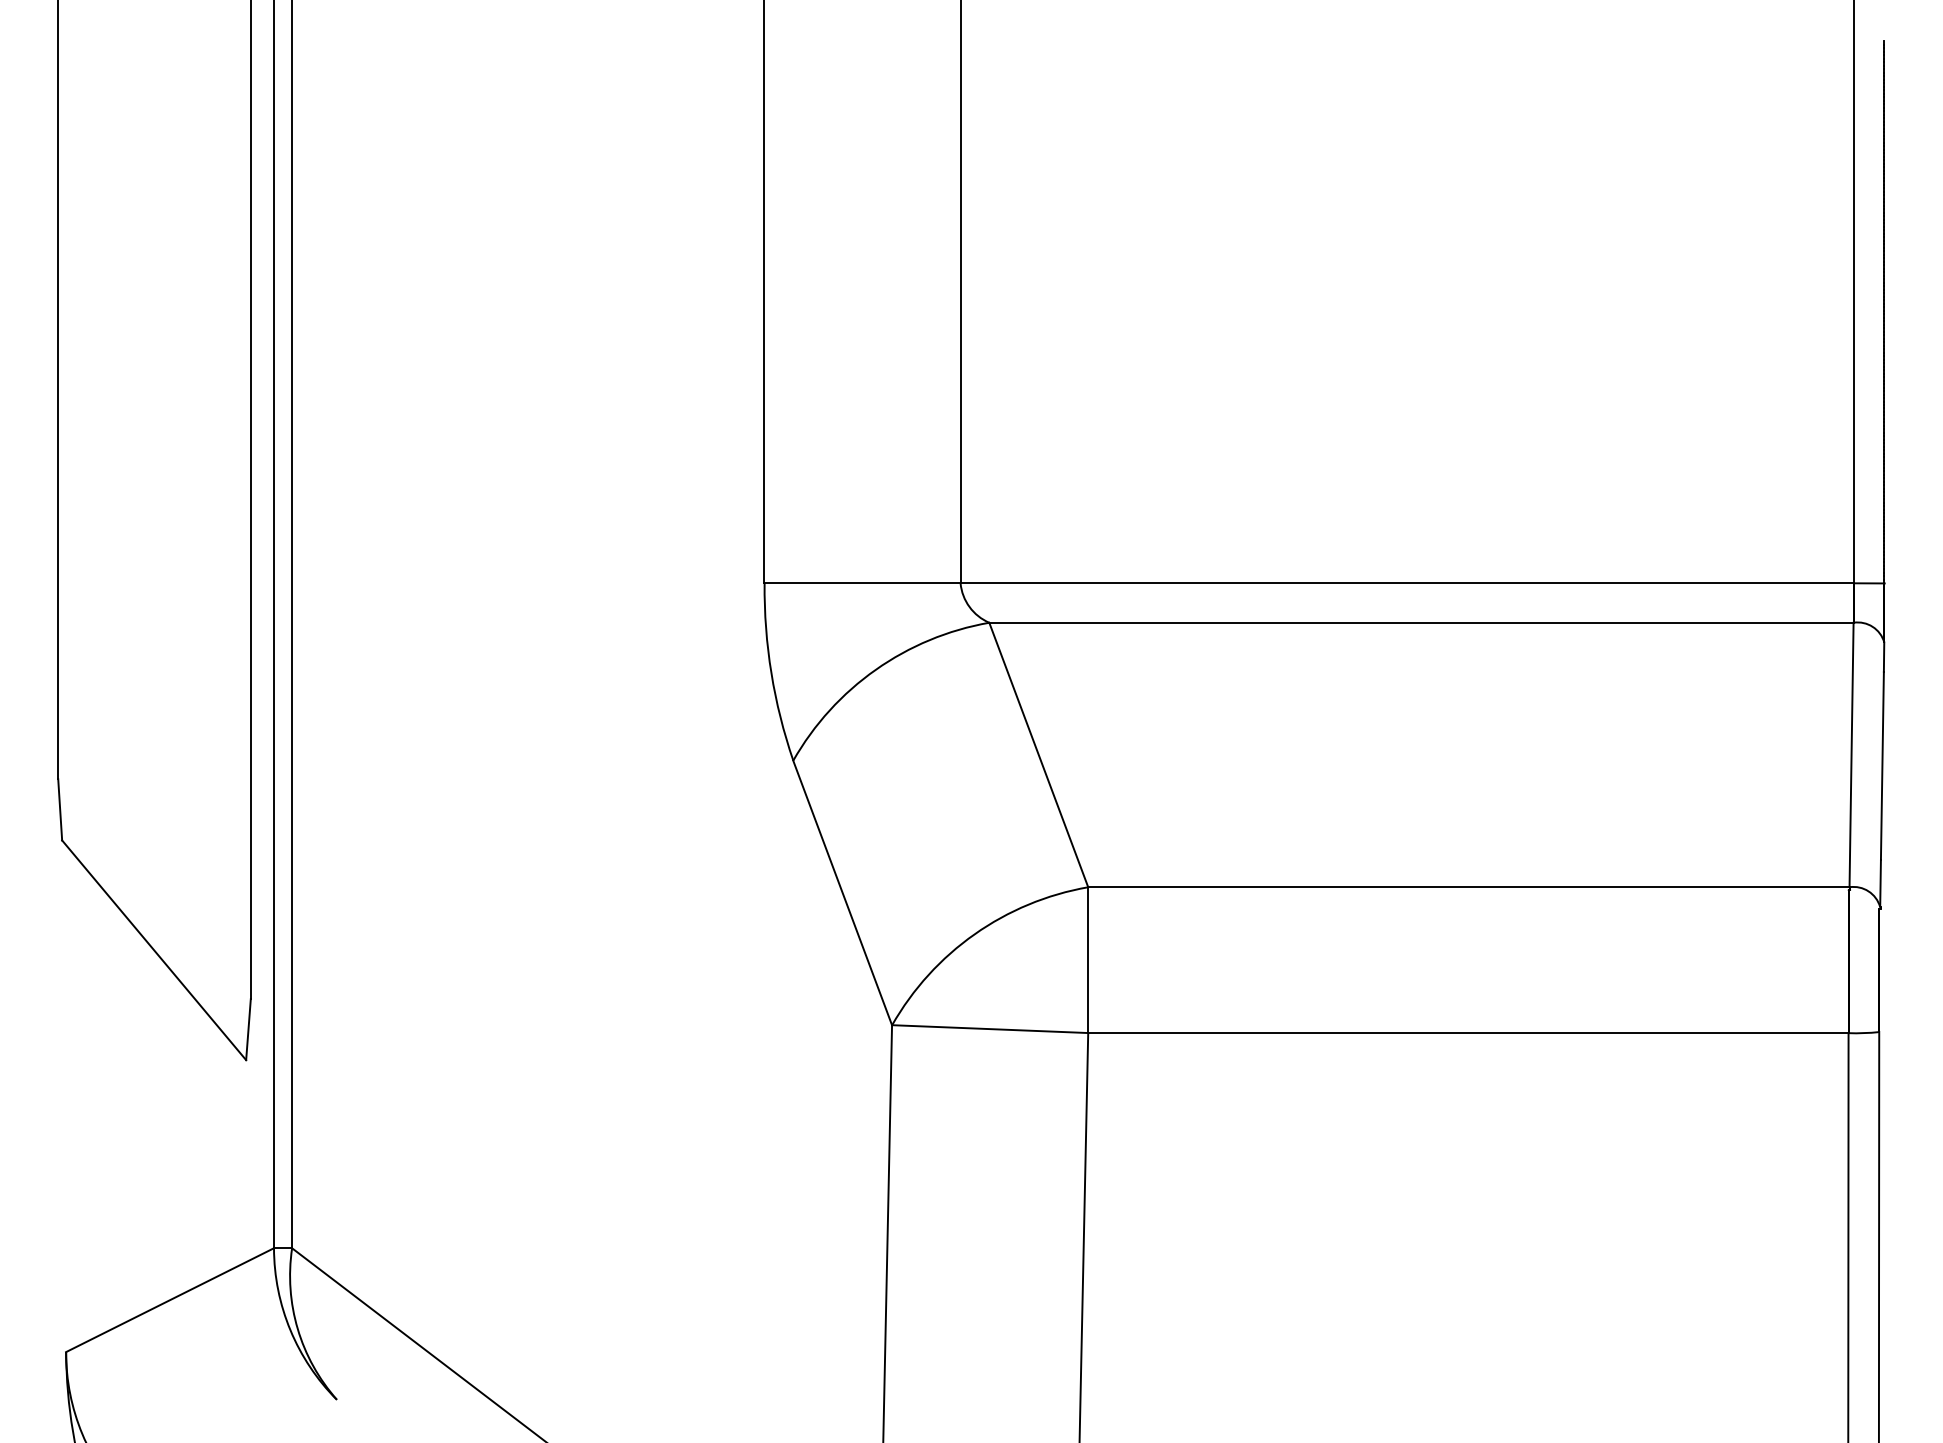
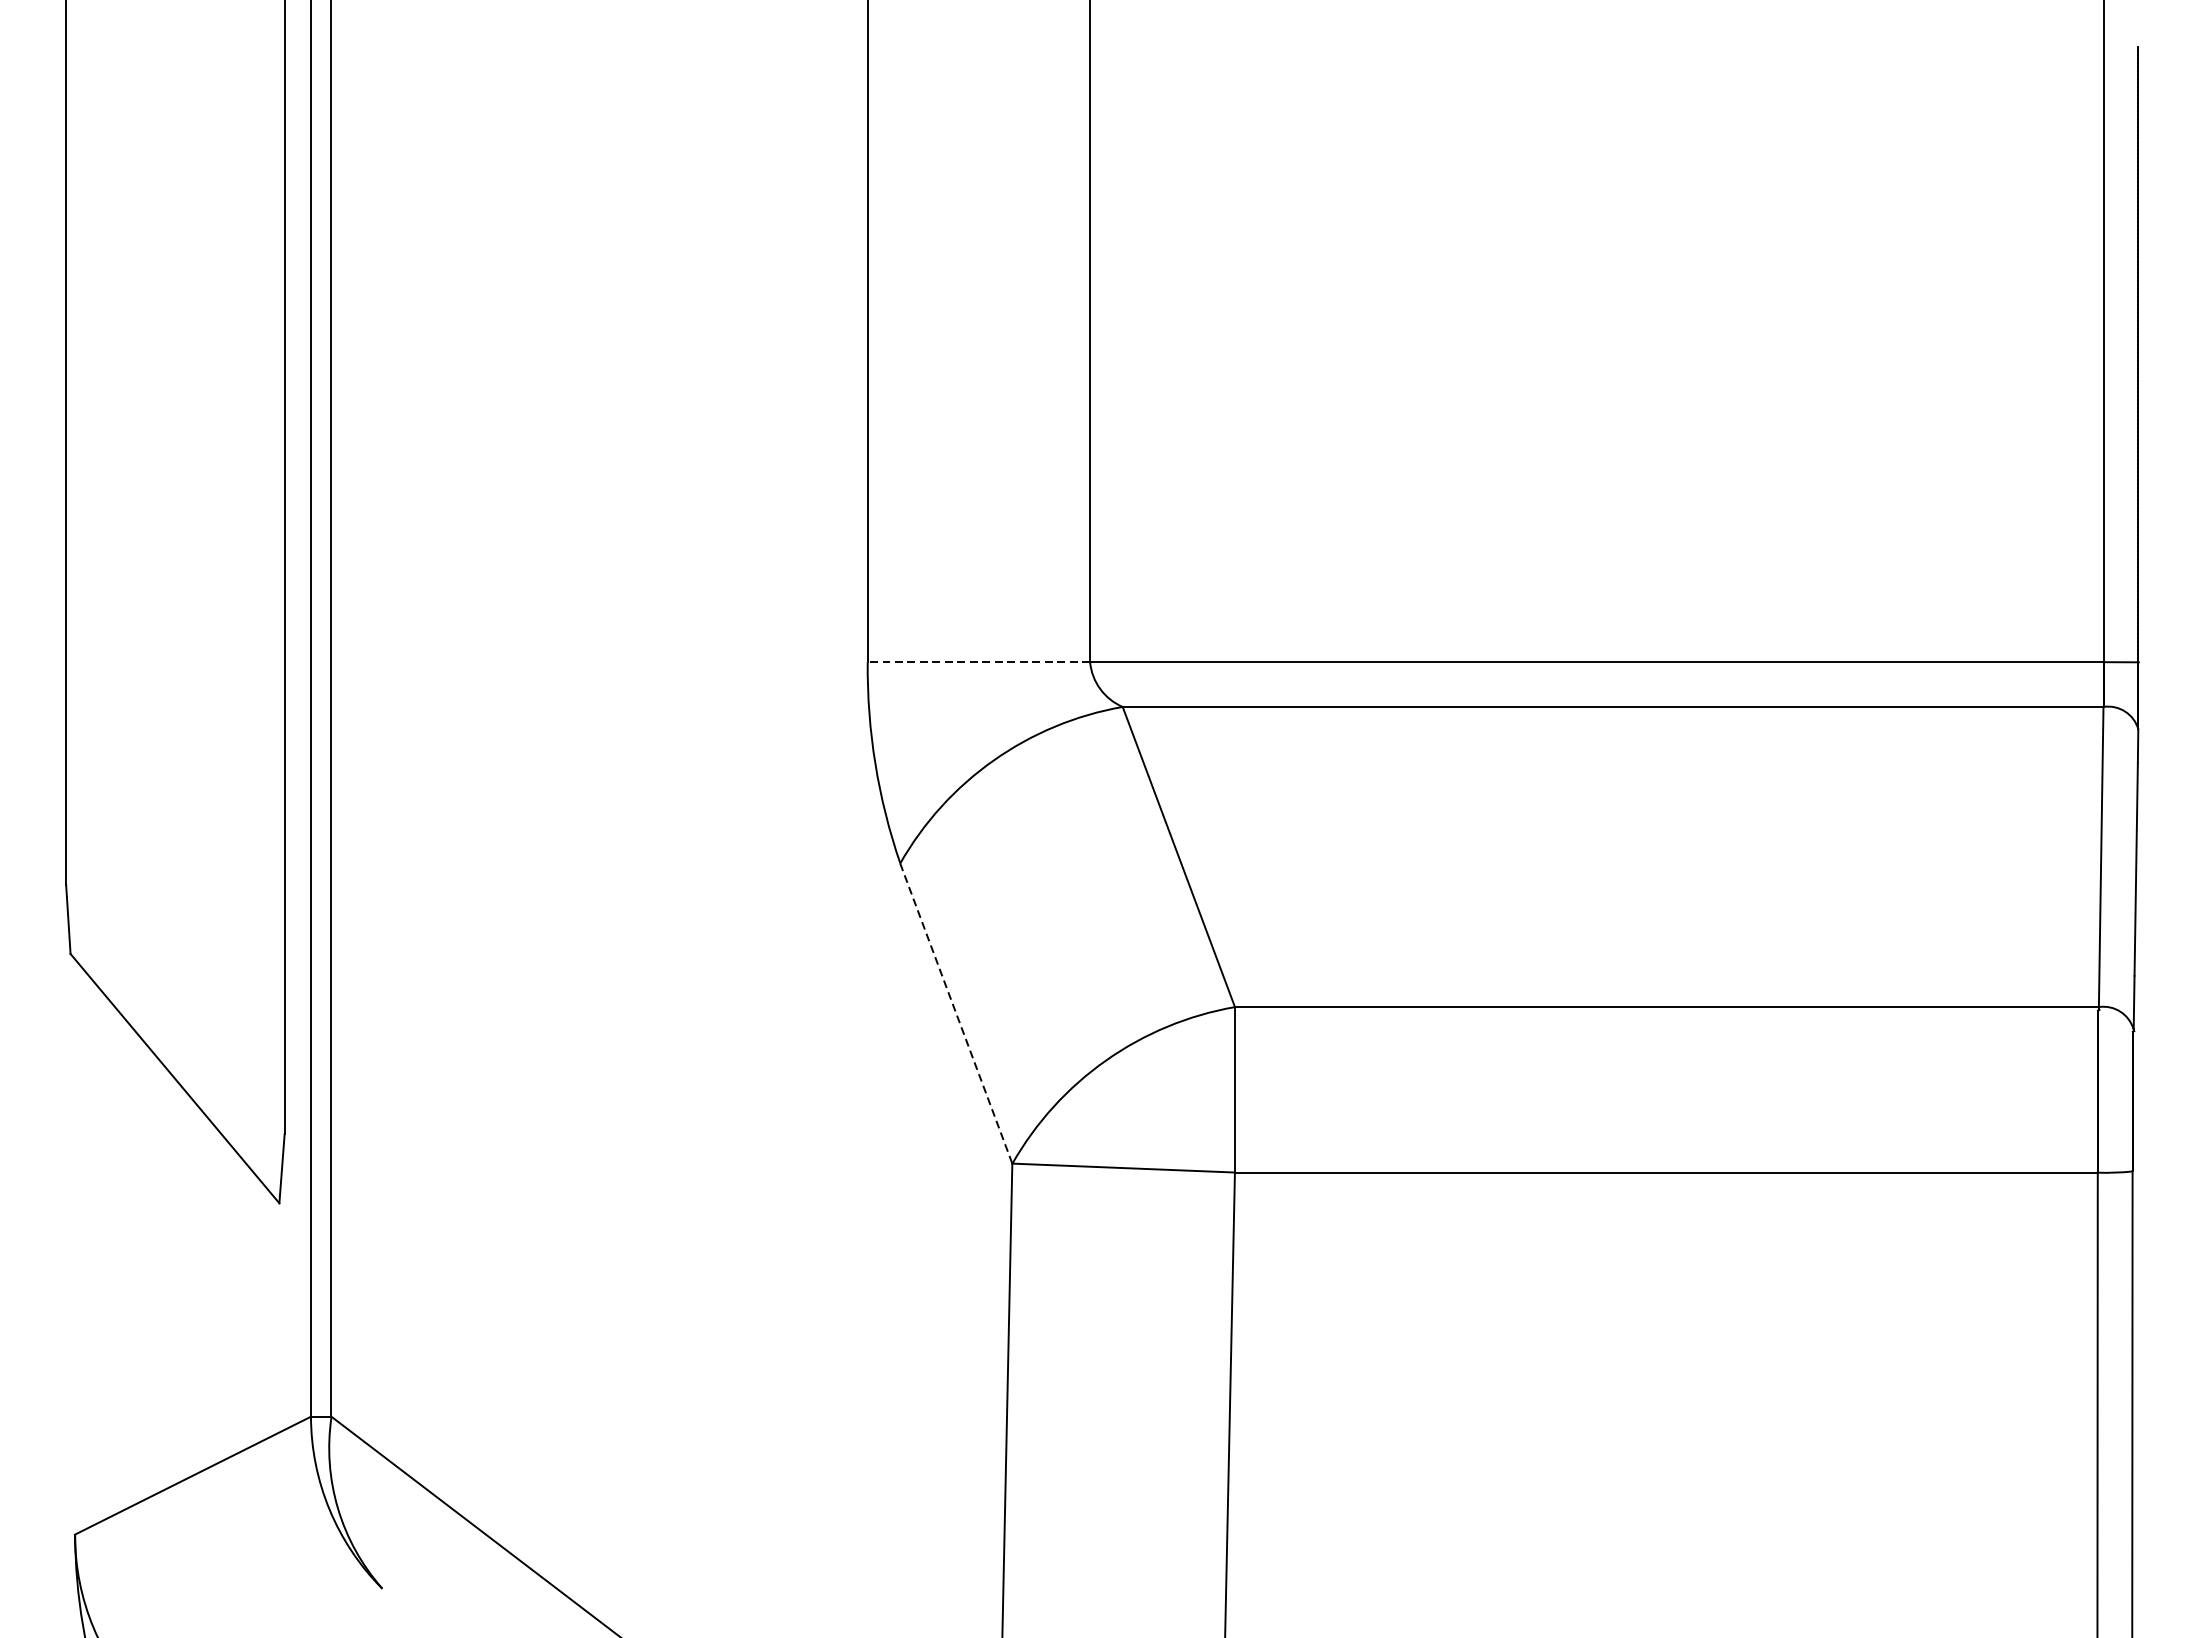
line: (862, 583) -> (978, 662), solid -> dashed
line: (842, 893) -> (956, 1014), solid -> dashed

